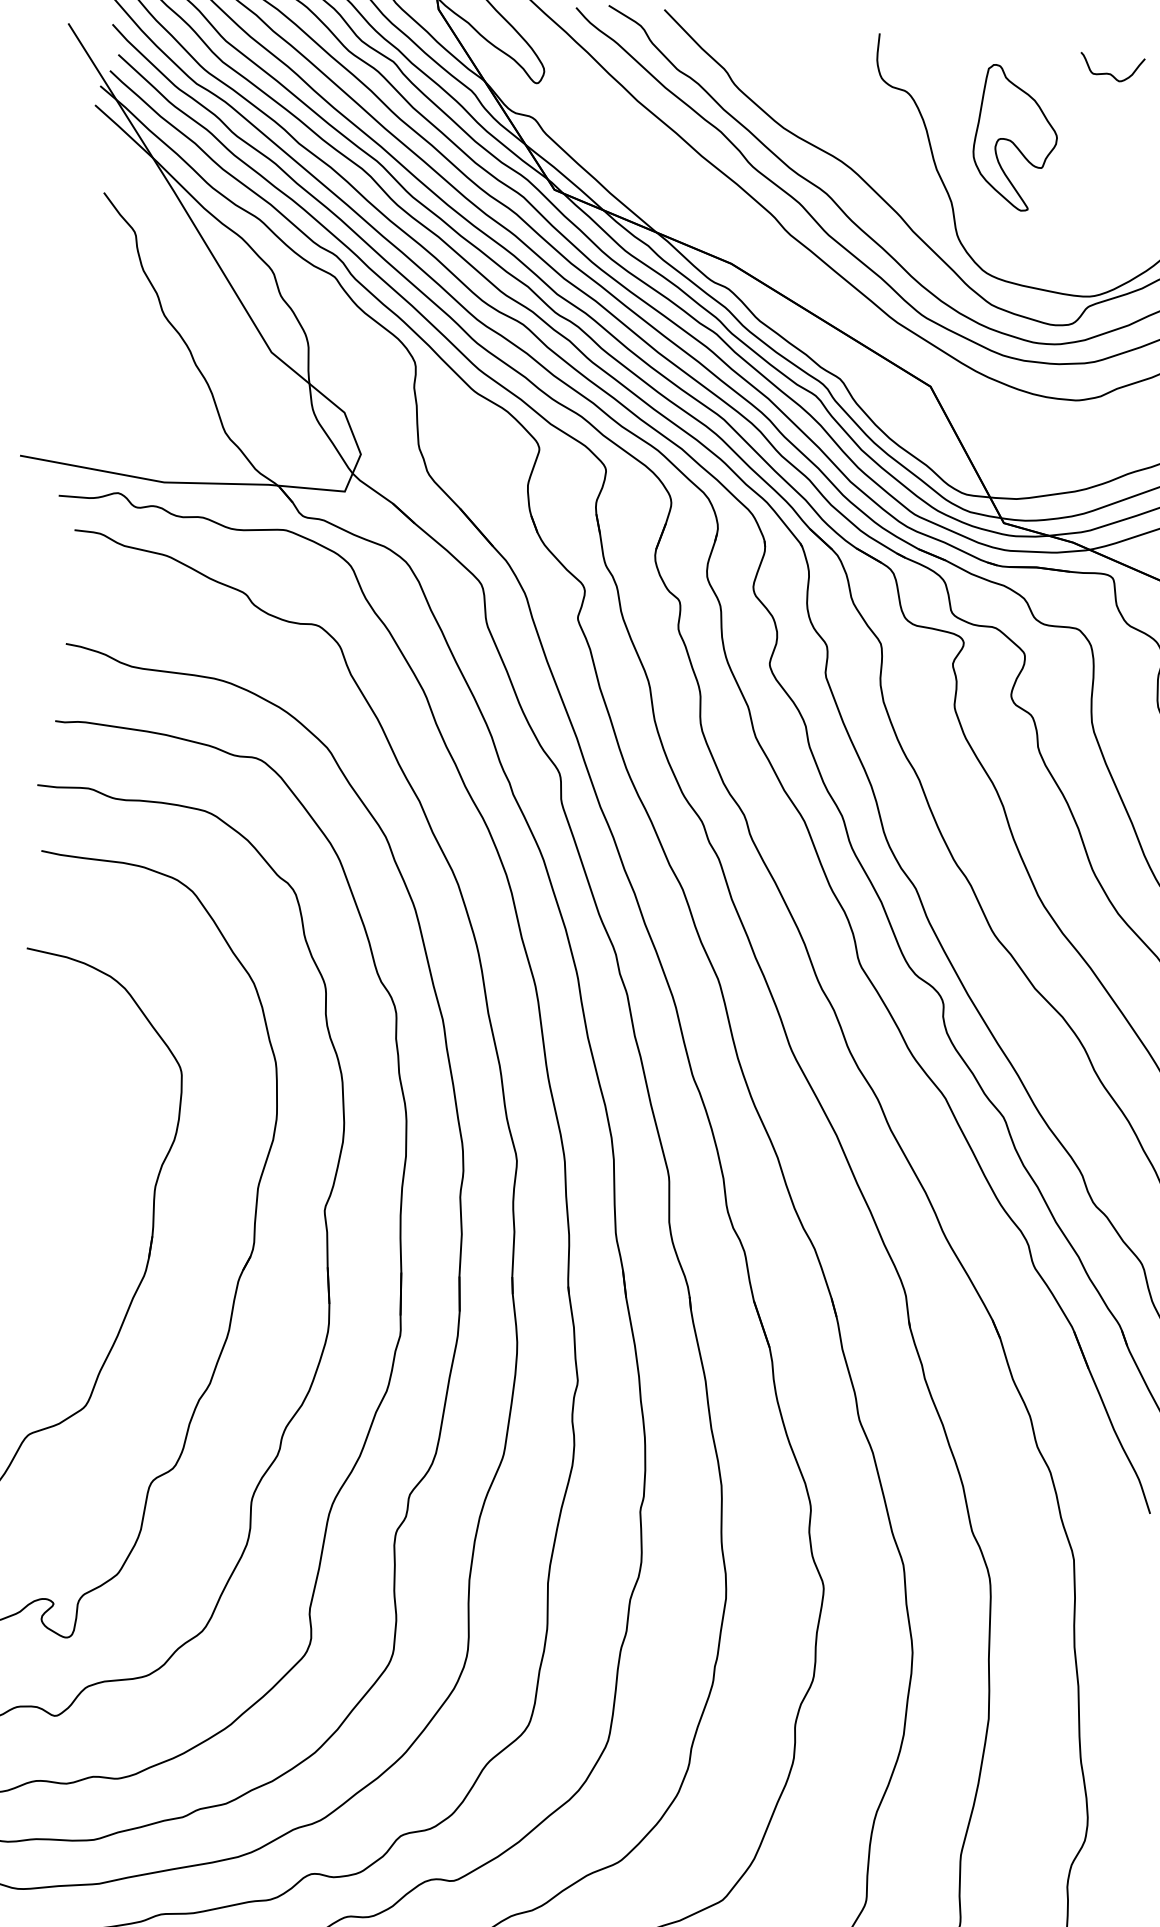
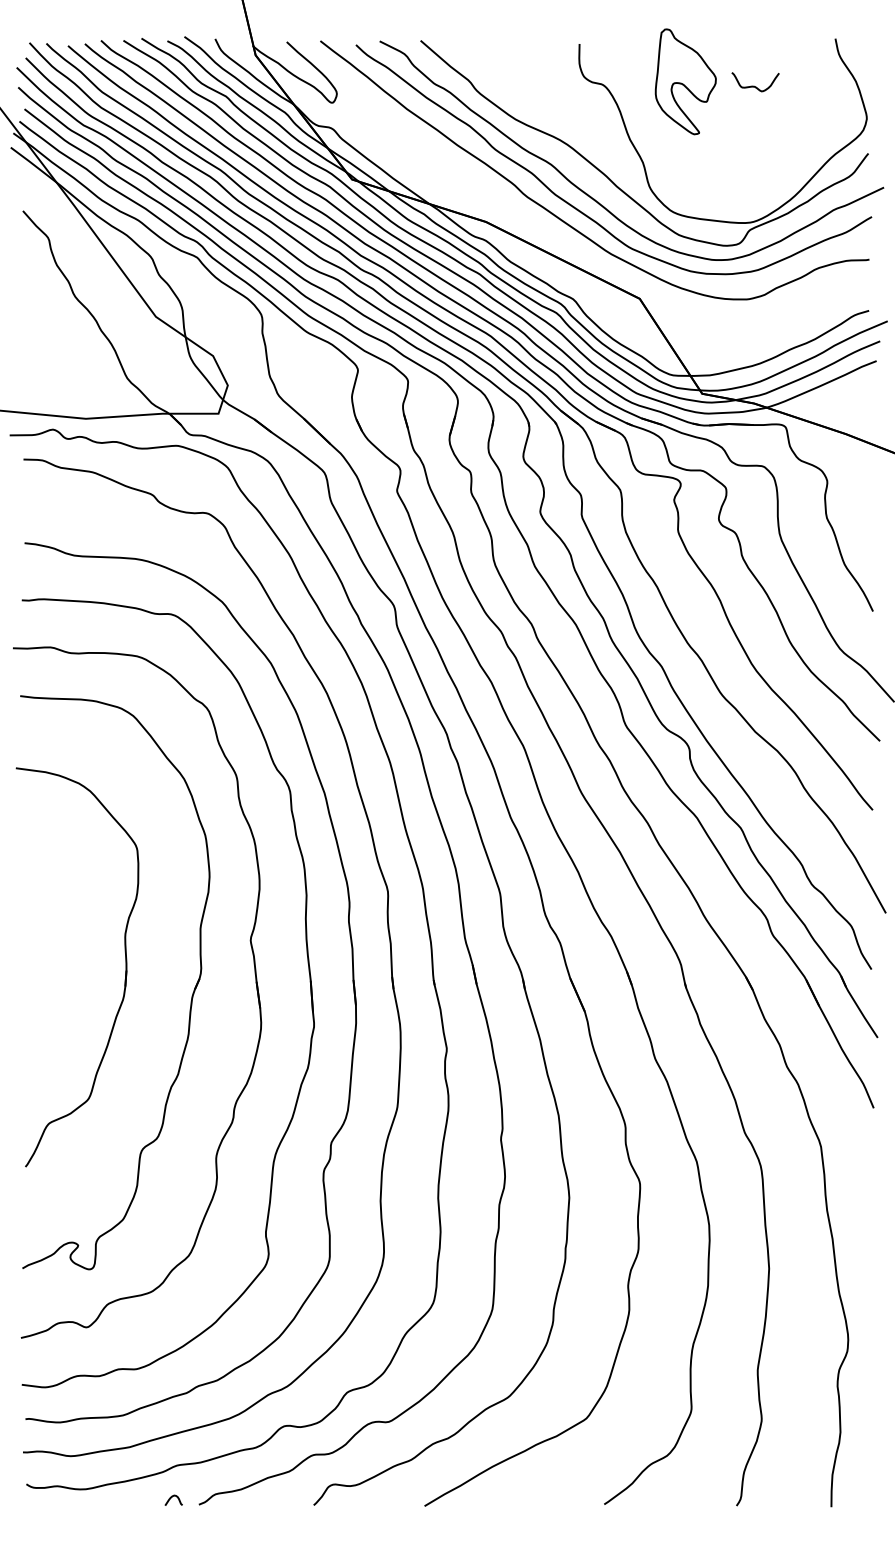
curve: (1110, 72) -> (754, 85), moved
part: (1015, 137) -> (685, 81), moved

